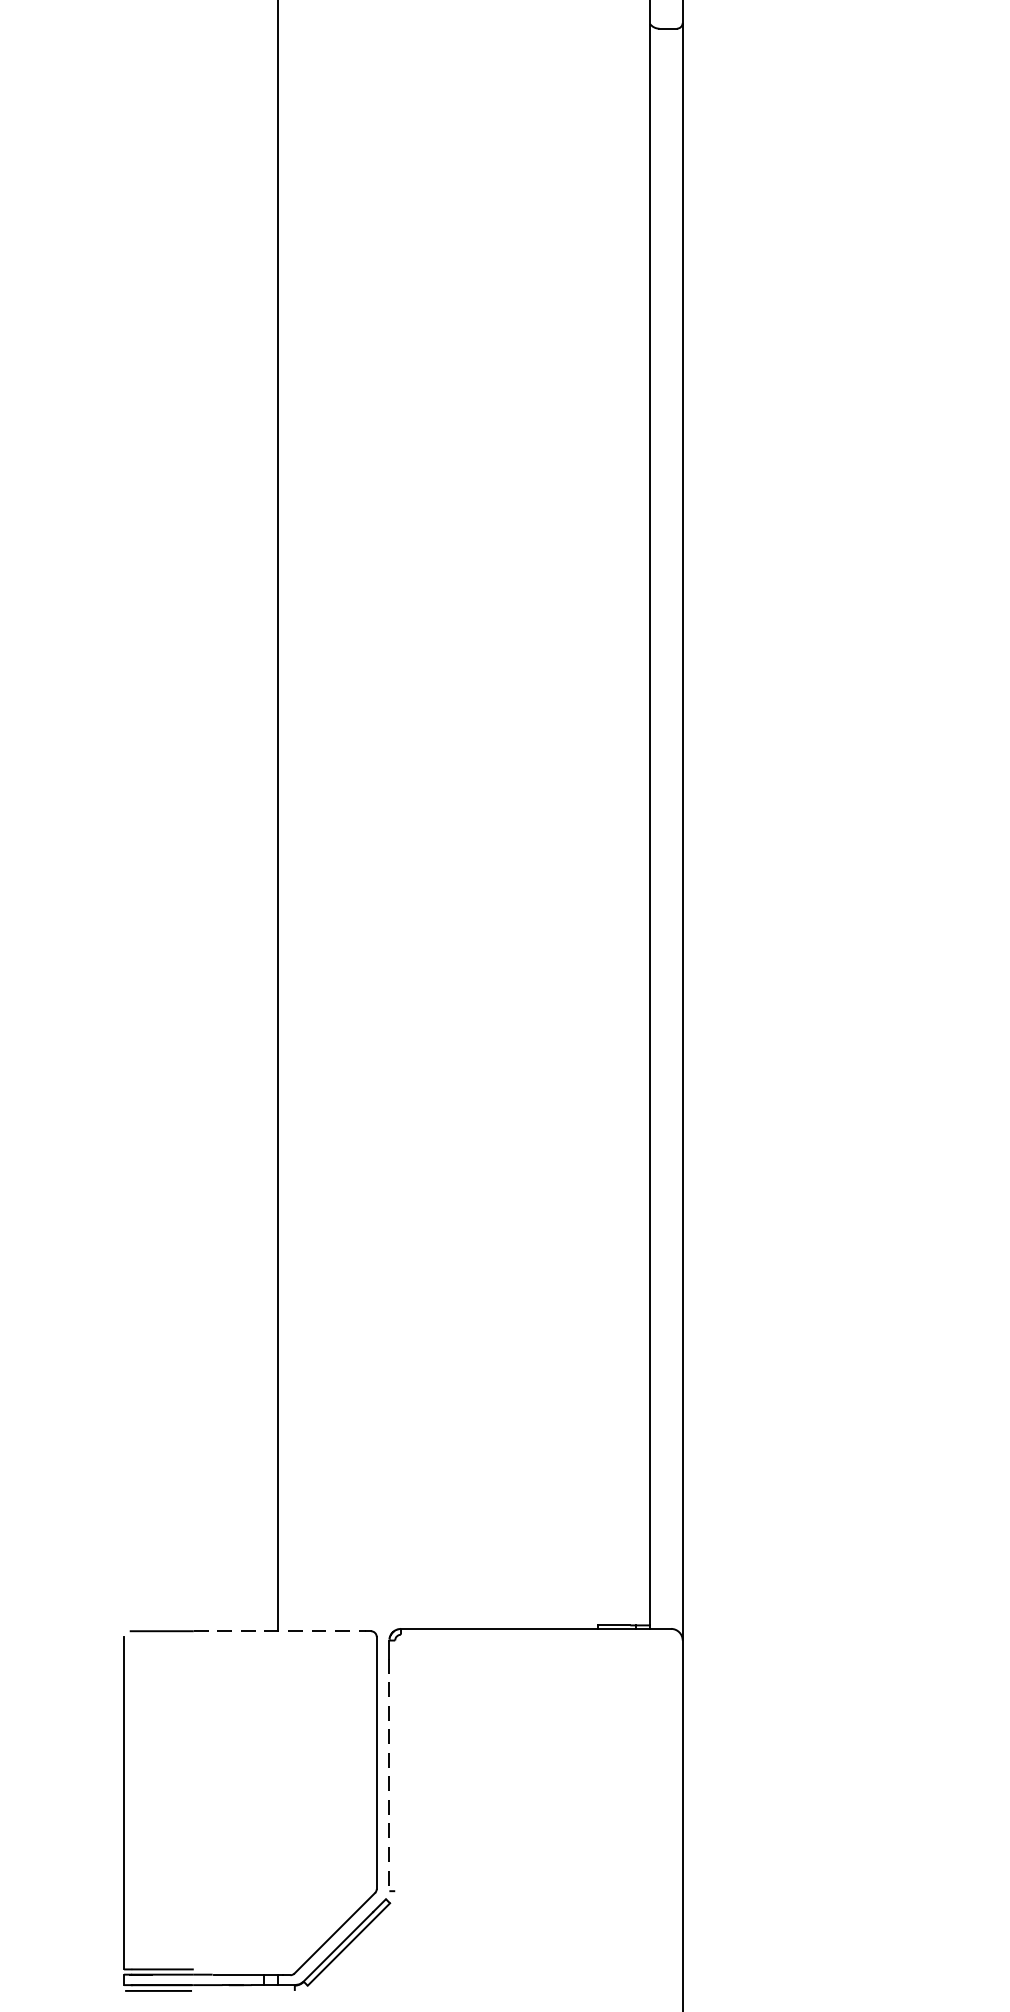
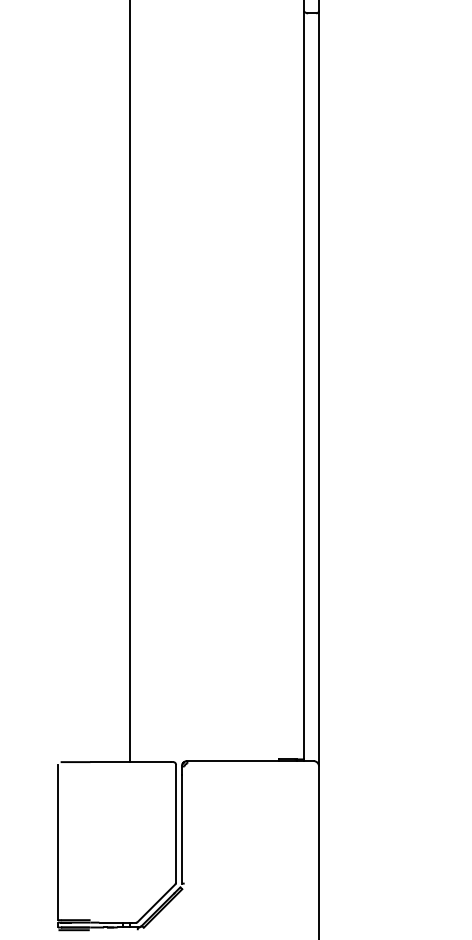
line: (281, 1632) -> (131, 762), dashed -> solid
line: (388, 1775) -> (181, 829), dashed -> solid

